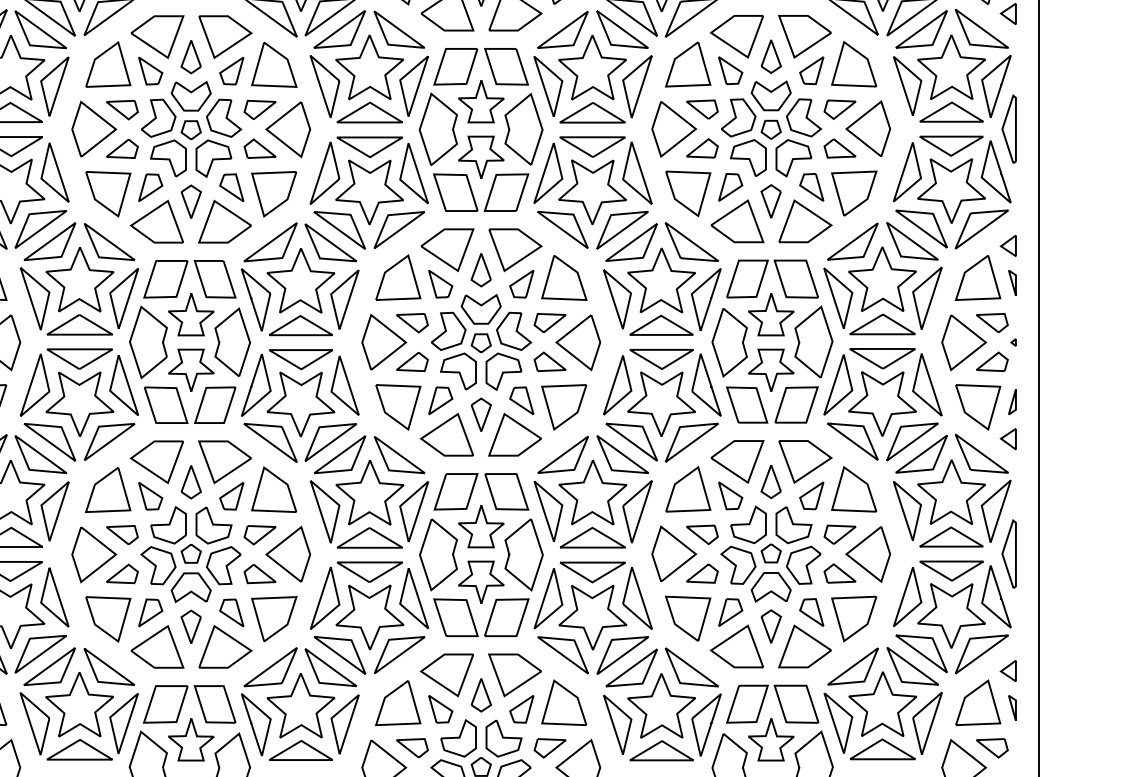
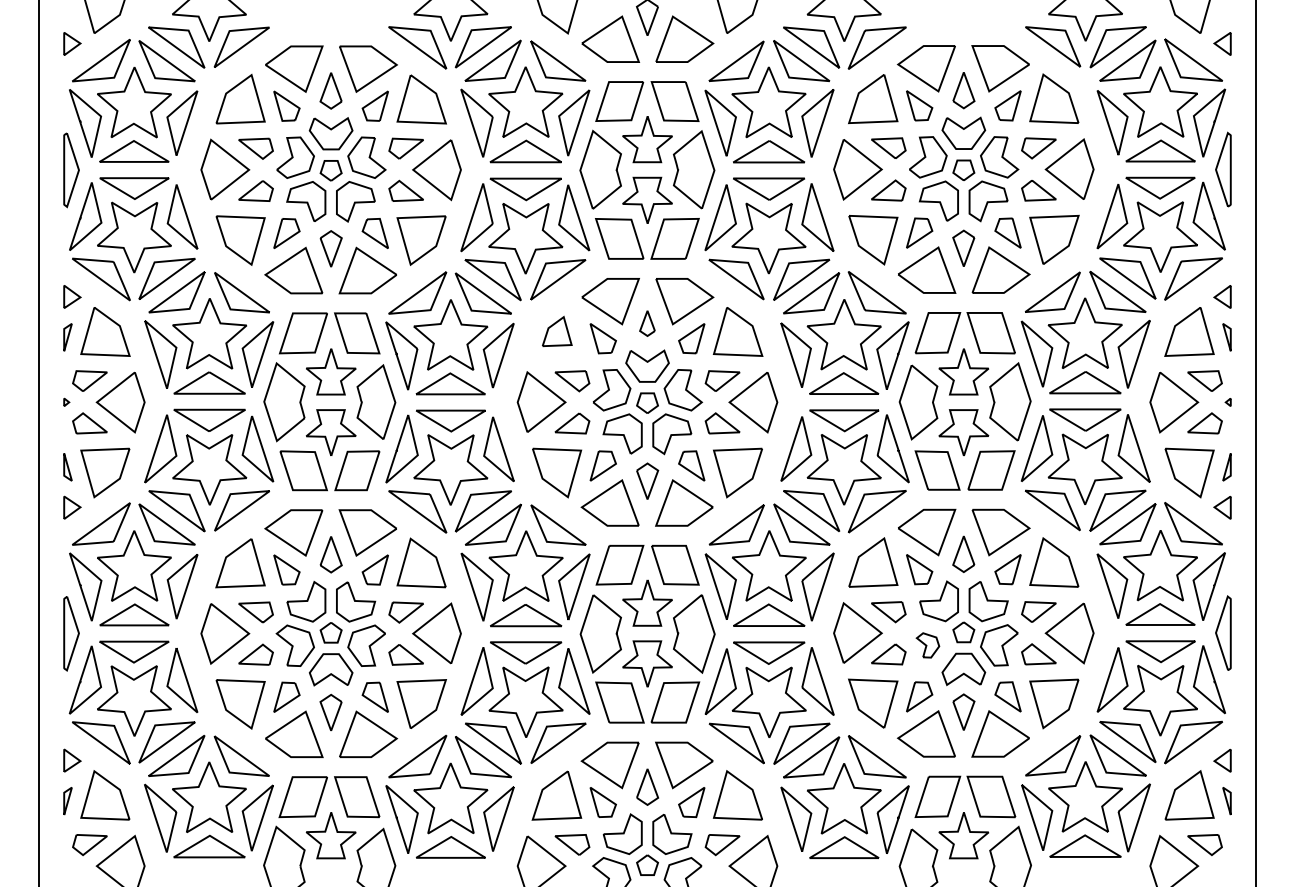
part: (481, 270) -> (647, 323), size x0.7
part: (398, 277) -> (557, 331), size x0.6
part: (737, 565) -> (927, 645), size x0.6

